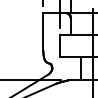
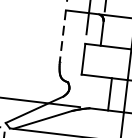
line: (43, 31) -> (63, 35), solid -> dashed

